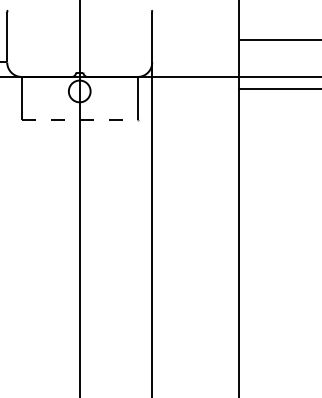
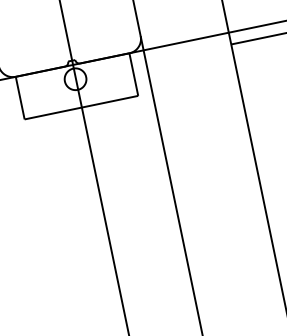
line: (80, 120) -> (82, 107), dashed -> solid

